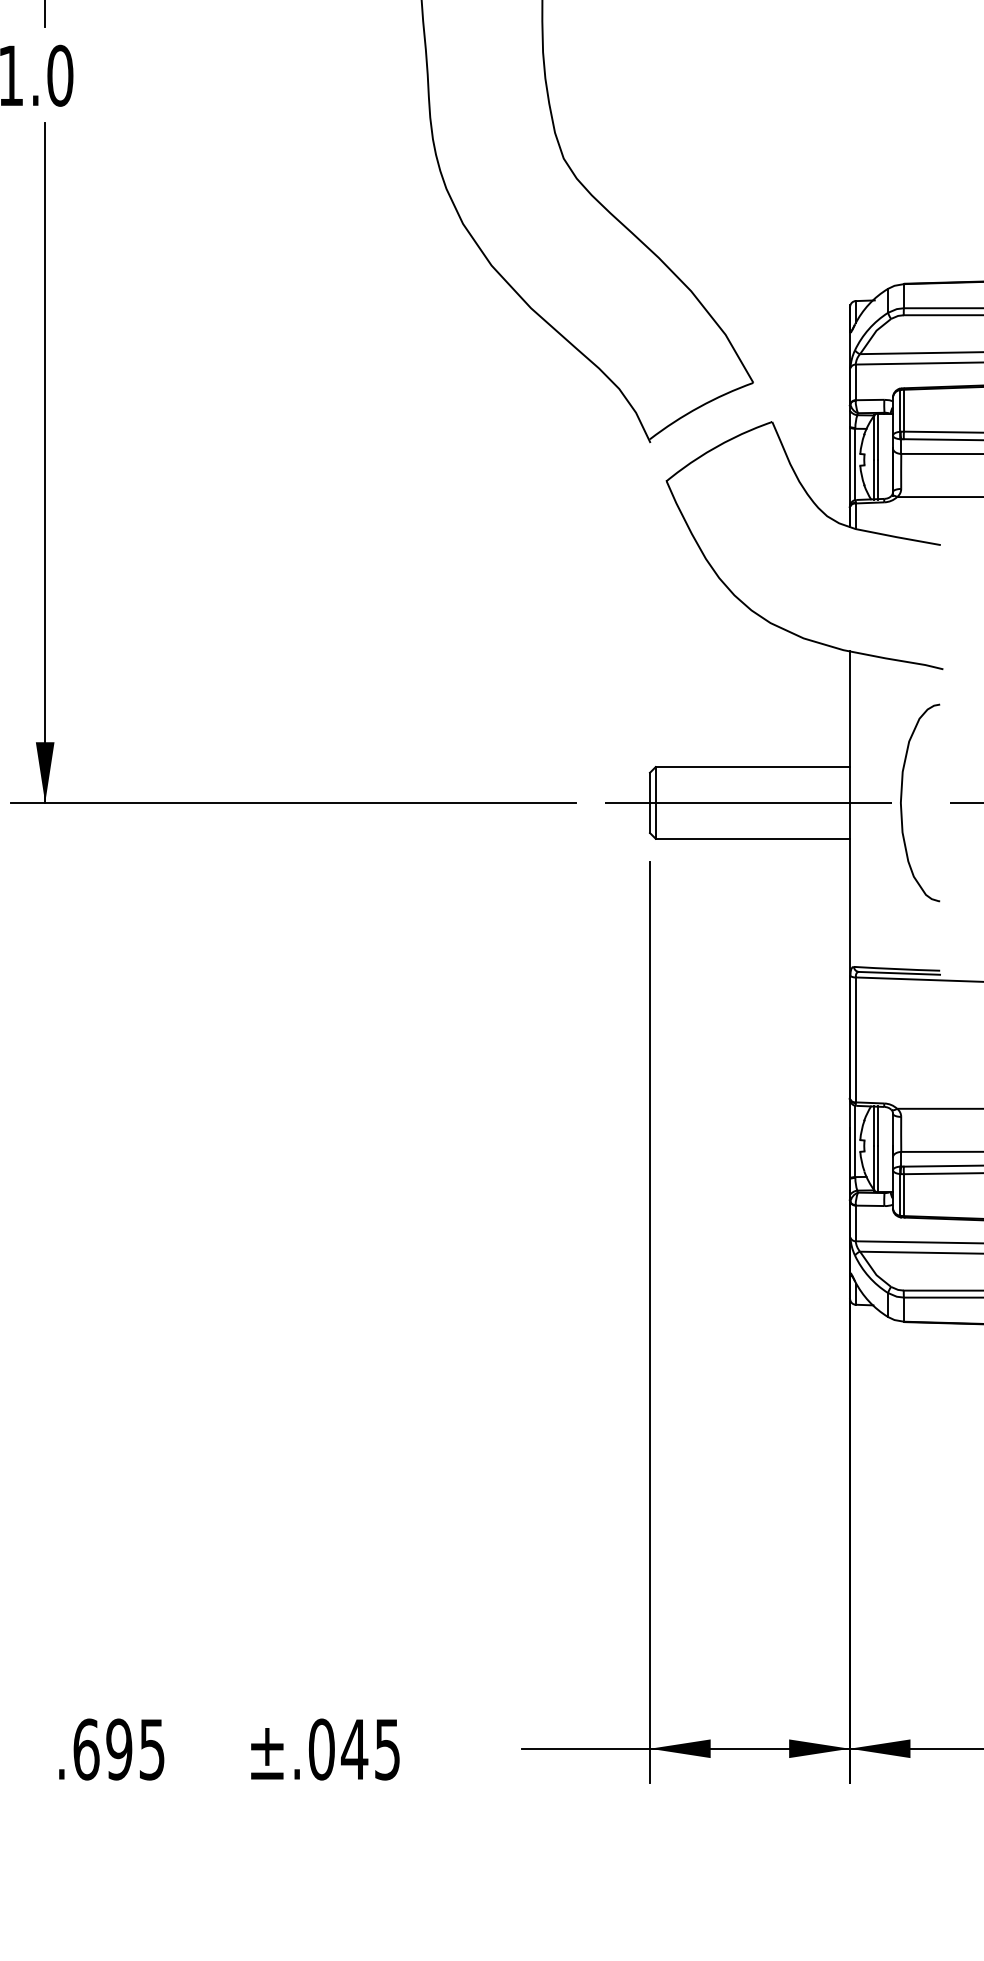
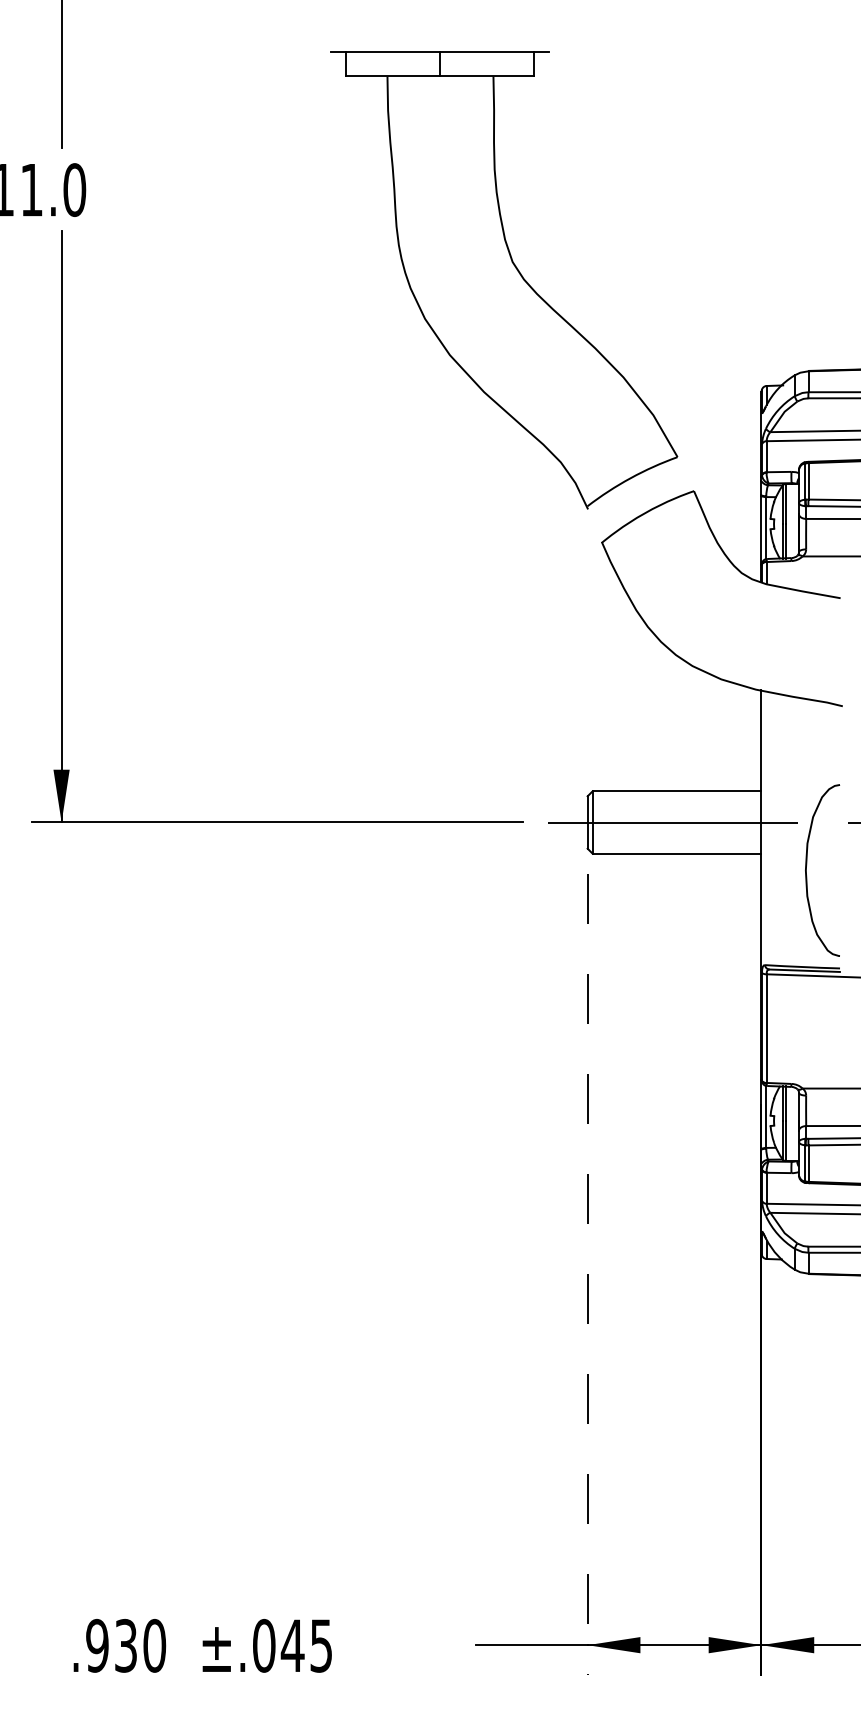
curve: (901, 802) -> (806, 870), moved
line: (649, 1322) -> (587, 1274), solid -> dashed
text: (119, 1749) -> (126, 1645), .695 -> .930
text: (324, 1749) -> (266, 1645), moved

